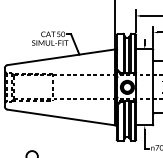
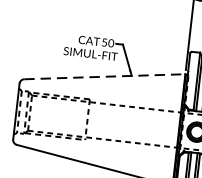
line: (61, 57) -> (104, 77), solid -> dashed

